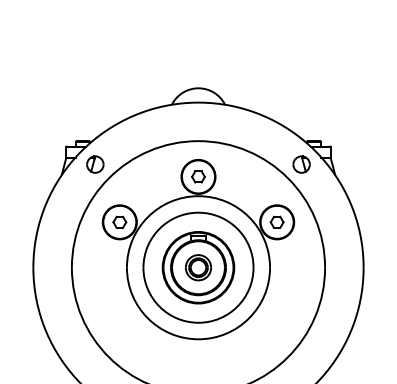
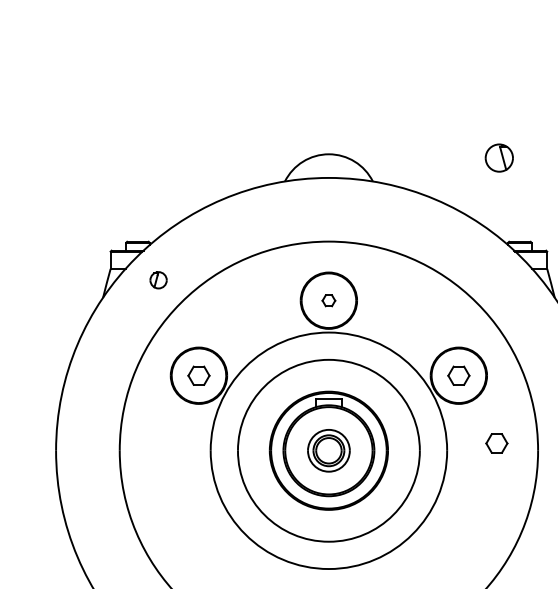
part: (95, 164) -> (158, 280), size x0.6
part: (301, 164) -> (499, 157), moved
part: (198, 176) -> (328, 300), size x0.6
part: (299, 262) -> (495, 442), added

